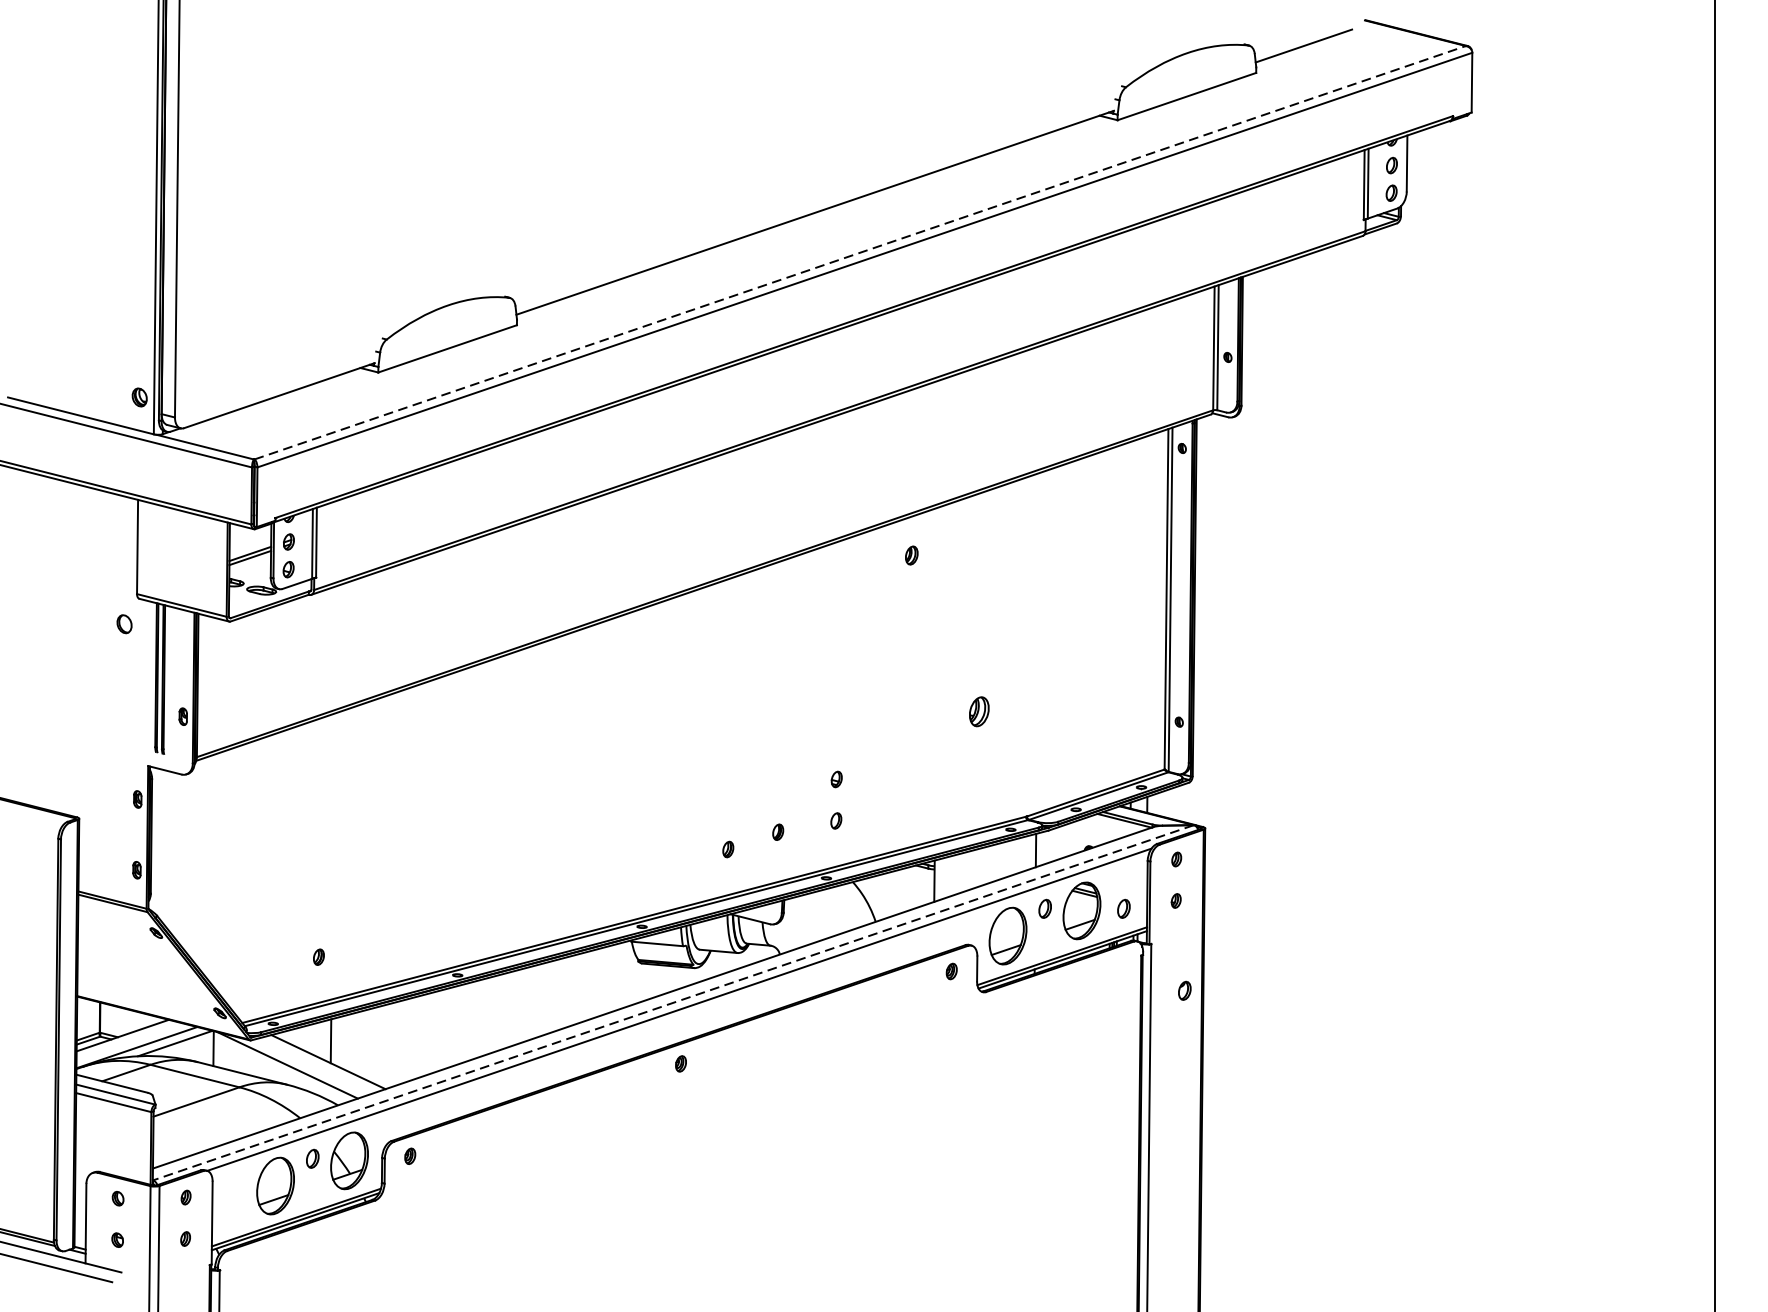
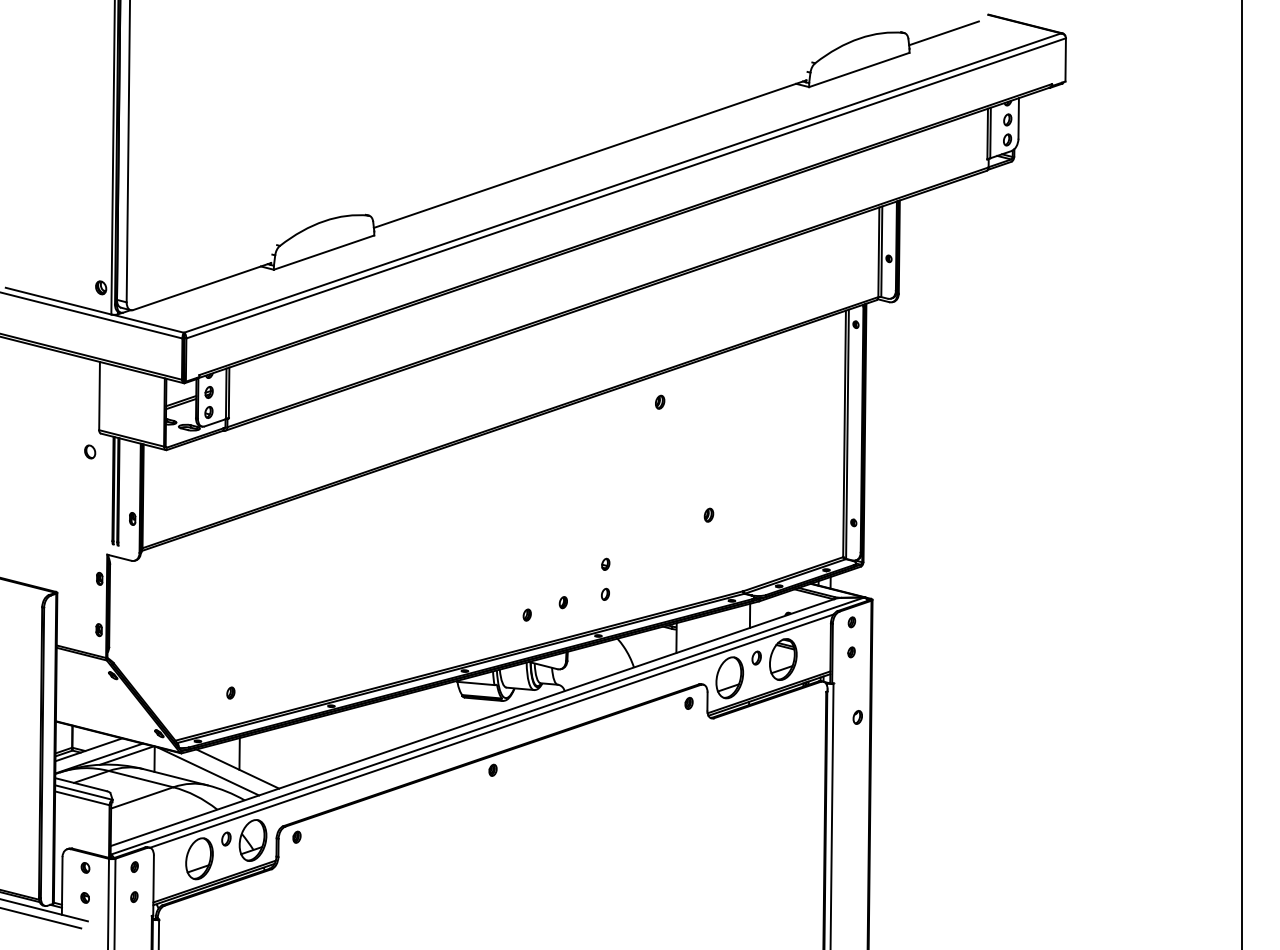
line: (861, 251) -> (623, 182), dashed -> solid
part: (978, 710) -> (708, 514), size x0.62
part: (1123, 908) -> (813, 657), removed
line: (673, 1003) -> (487, 726), dashed -> solid

